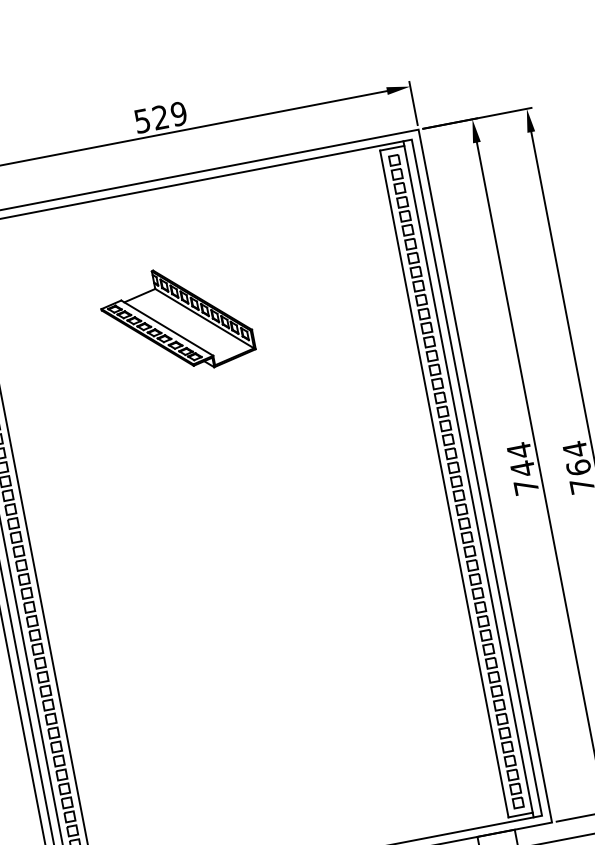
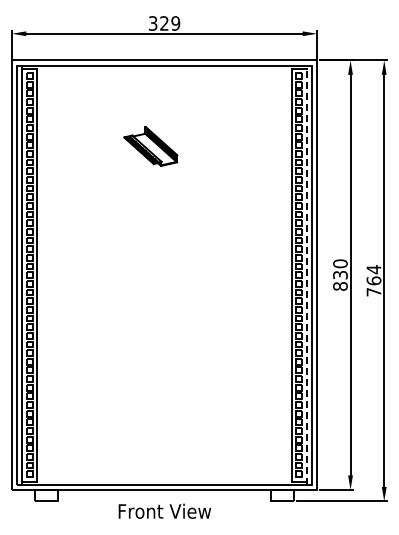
text: (143, 120) -> (153, 23), 529 -> 329
part: (176, 320) -> (150, 146), size x0.6
text: (522, 467) -> (340, 274), 744 -> 830
line: (467, 478) -> (306, 274), solid -> dashed

